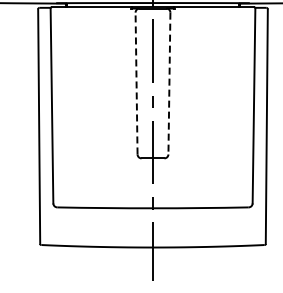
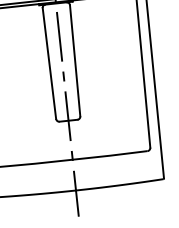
line: (136, 83) -> (49, 63), dashed -> solid
line: (169, 83) -> (75, 60), dashed -> solid

